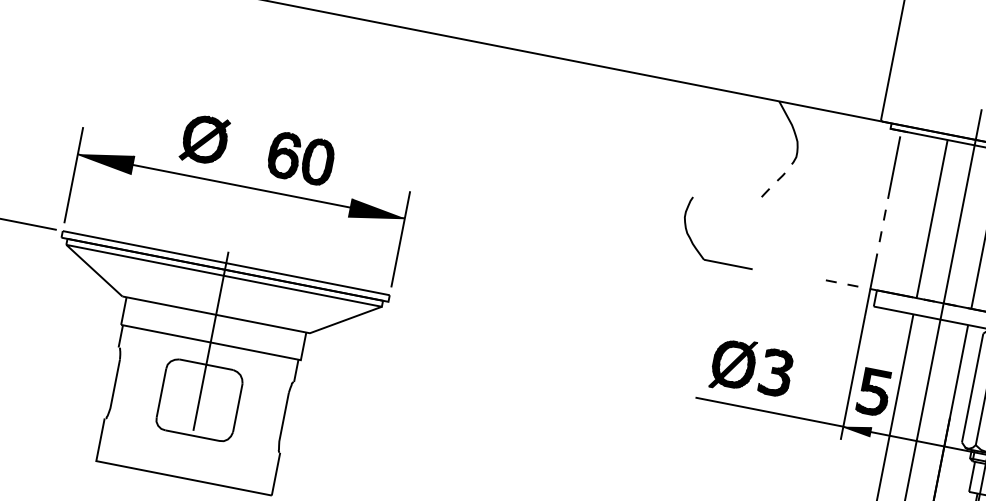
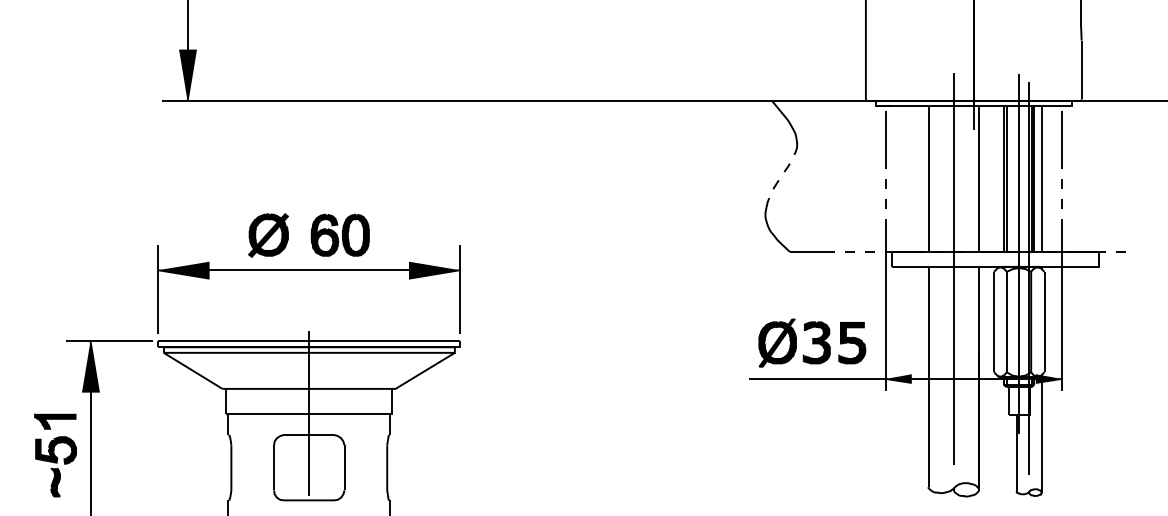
part: (300, 157) -> (339, 234), moved
part: (696, 247) -> (781, 242), moved
part: (874, 392) -> (852, 343), moved

